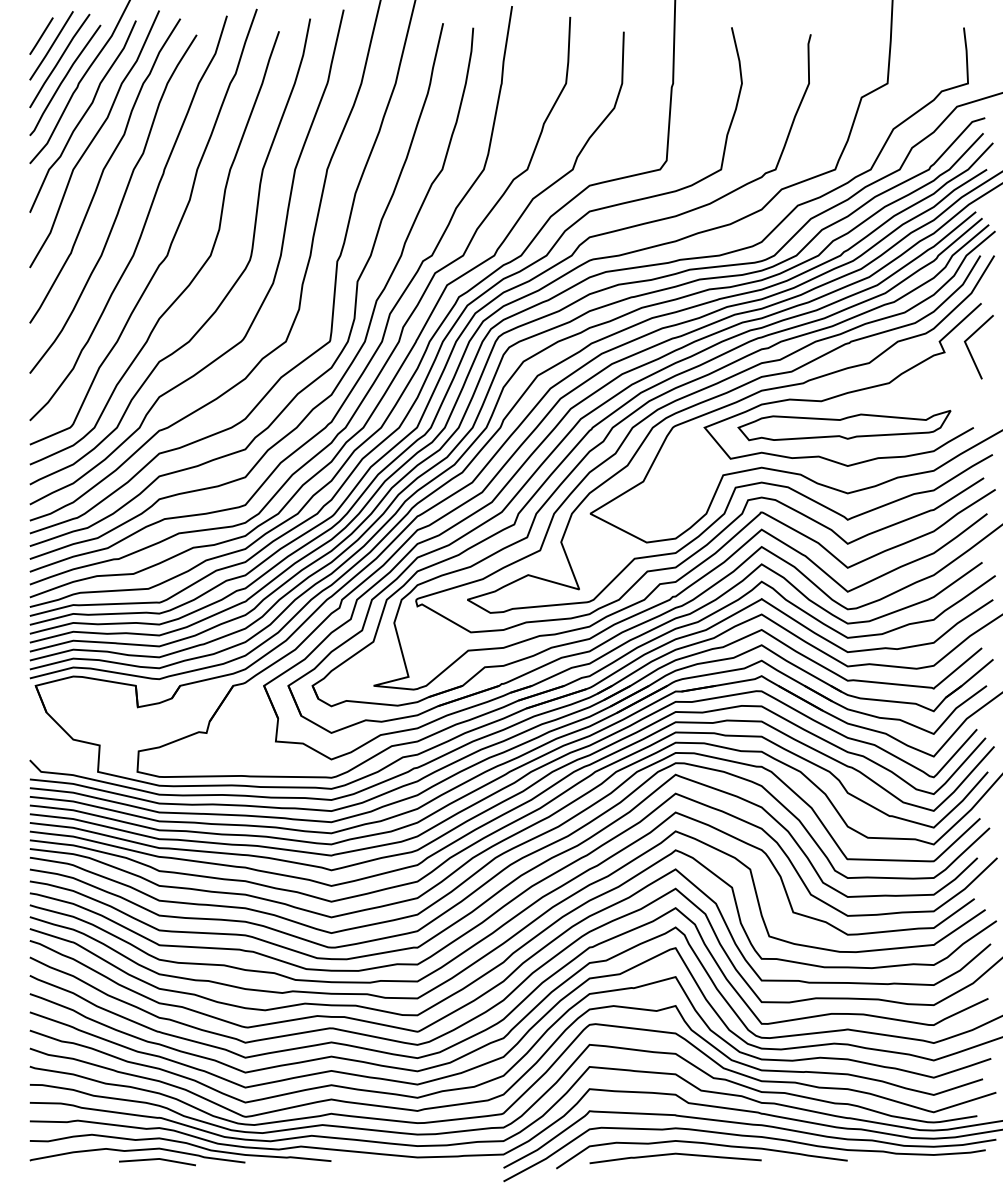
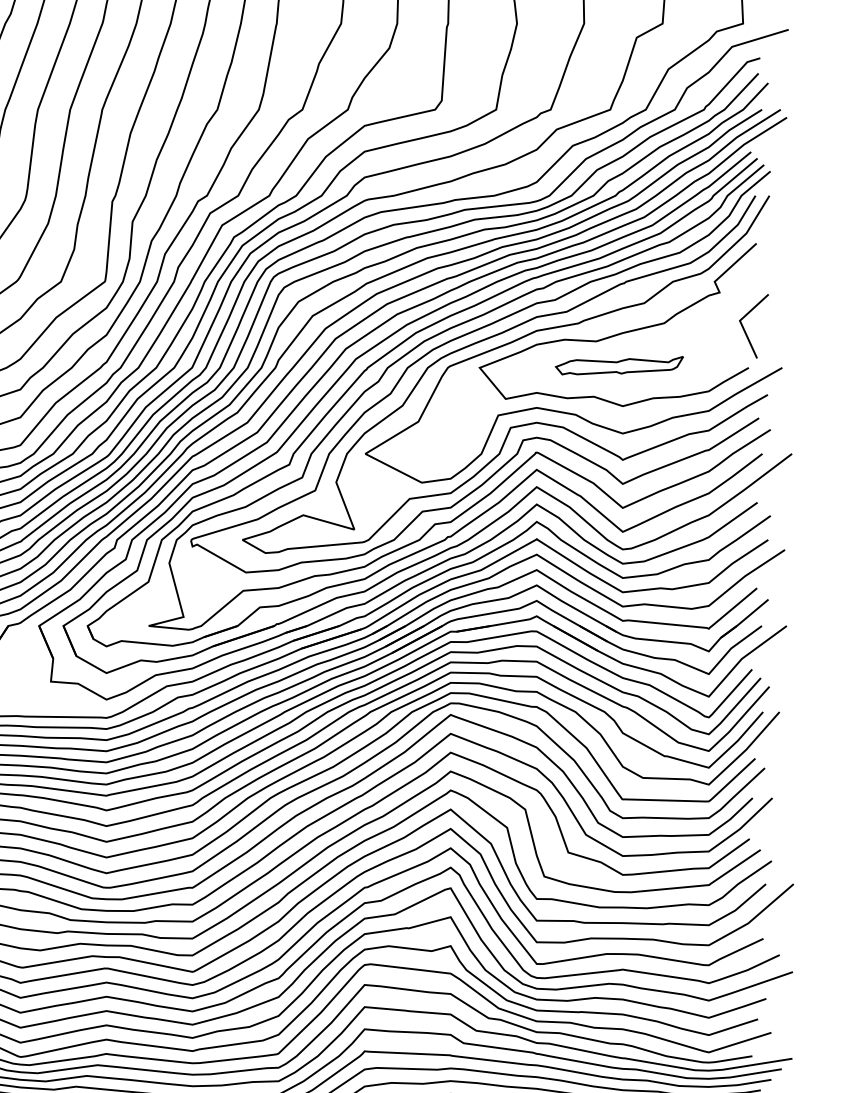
line: (970, 351) -> (745, 330), moved
part: (844, 425) -> (619, 365), size x0.6

